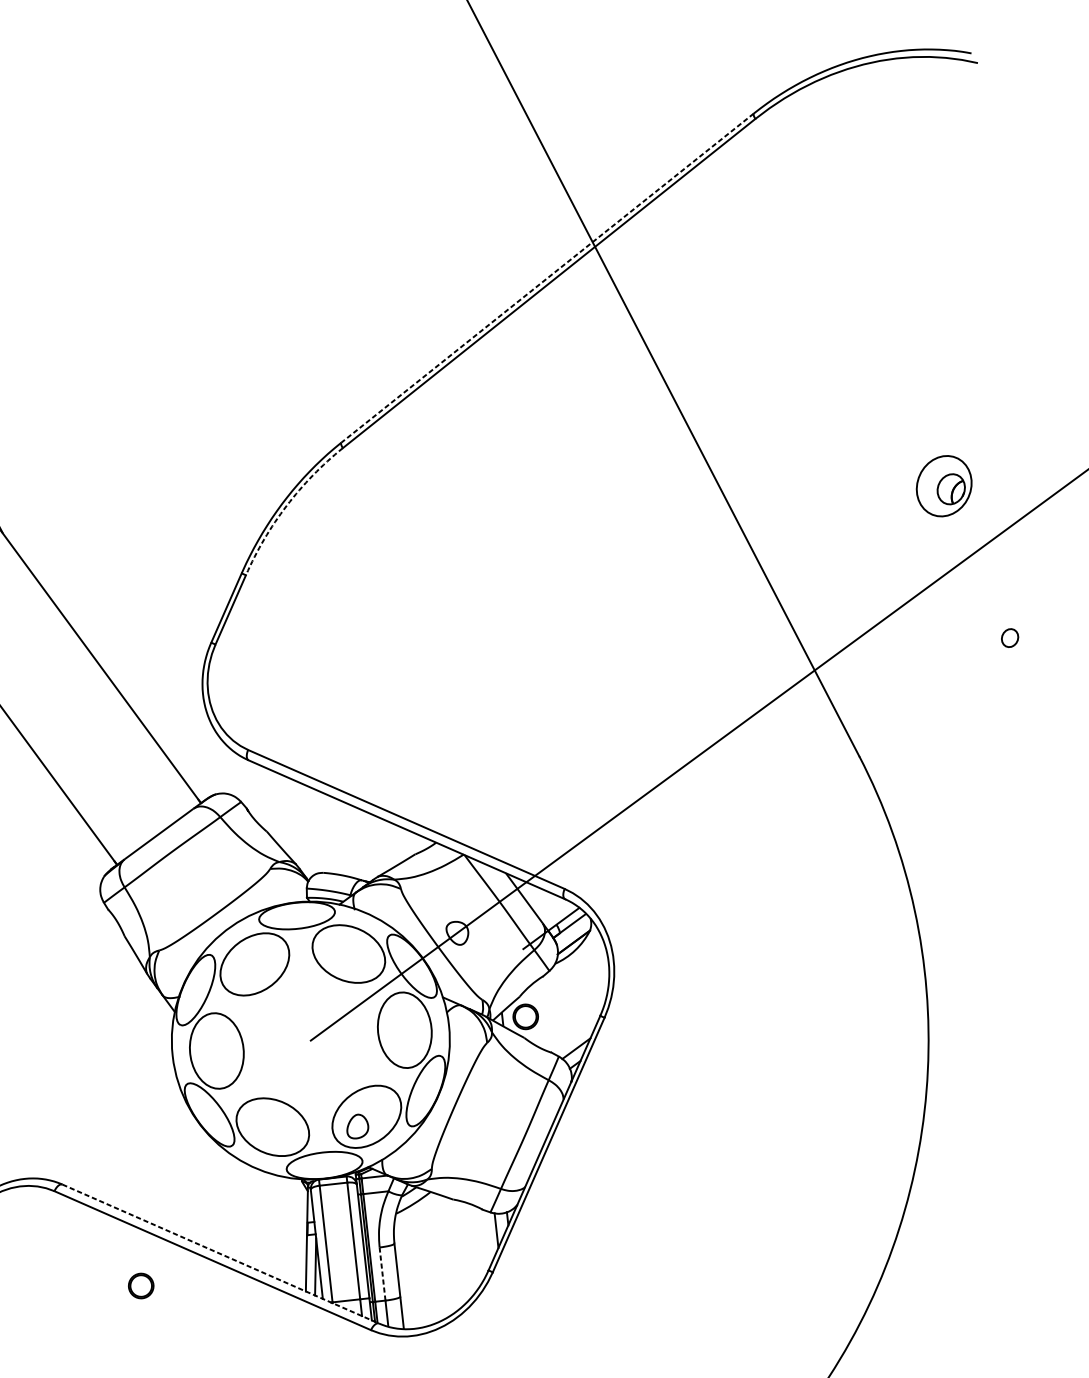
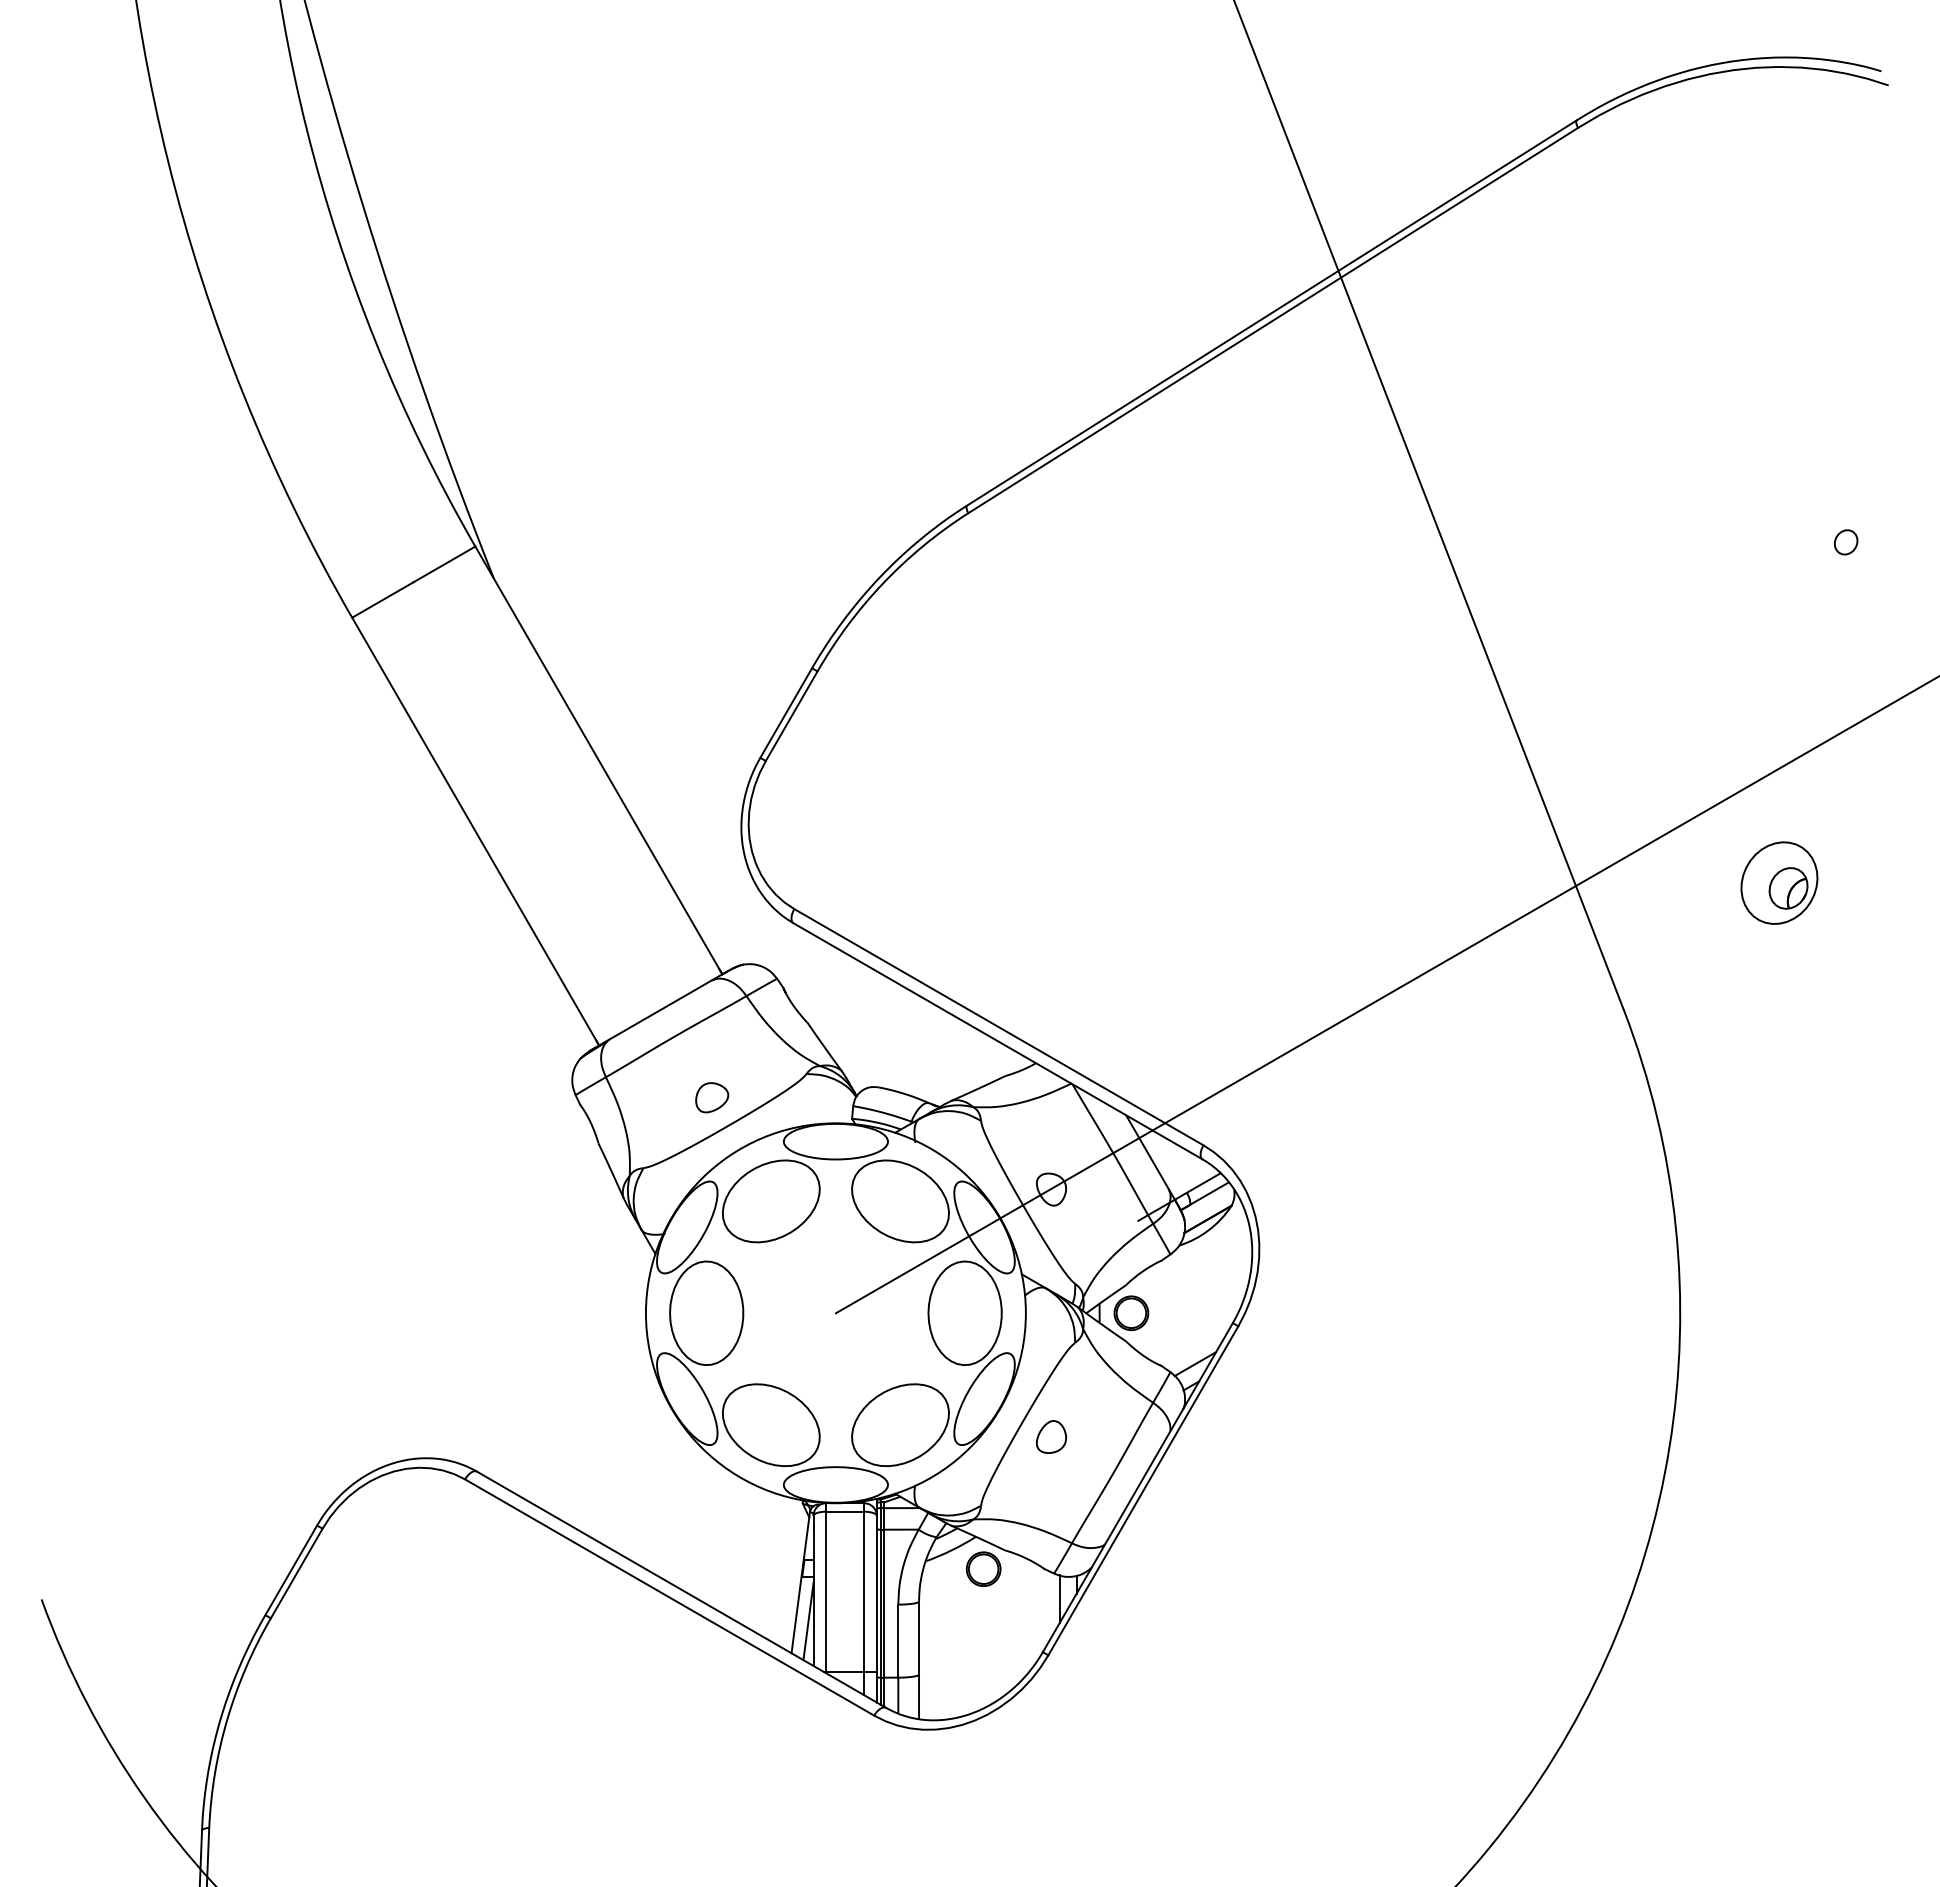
line: (547, 278) -> (1271, 313), dashed -> solid
part: (944, 485) -> (1779, 882), moved
arc: (286, 506) -> (883, 583), dashed -> solid
part: (1009, 638) -> (1845, 542), moved
part: (203, 893) -> (712, 1097), added
part: (357, 1126) -> (1051, 1436), moved
line: (220, 1253) -> (681, 1589), dashed -> solid
line: (382, 1274) -> (898, 1641), dashed -> solid
part: (141, 1285) -> (983, 1568), moved

